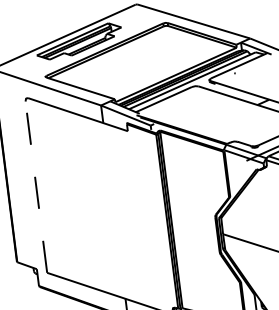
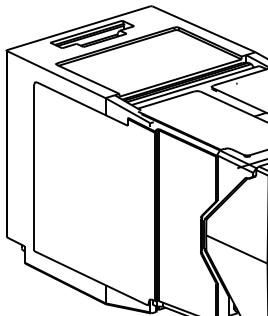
line: (36, 187) -> (34, 168), dashed -> solid

